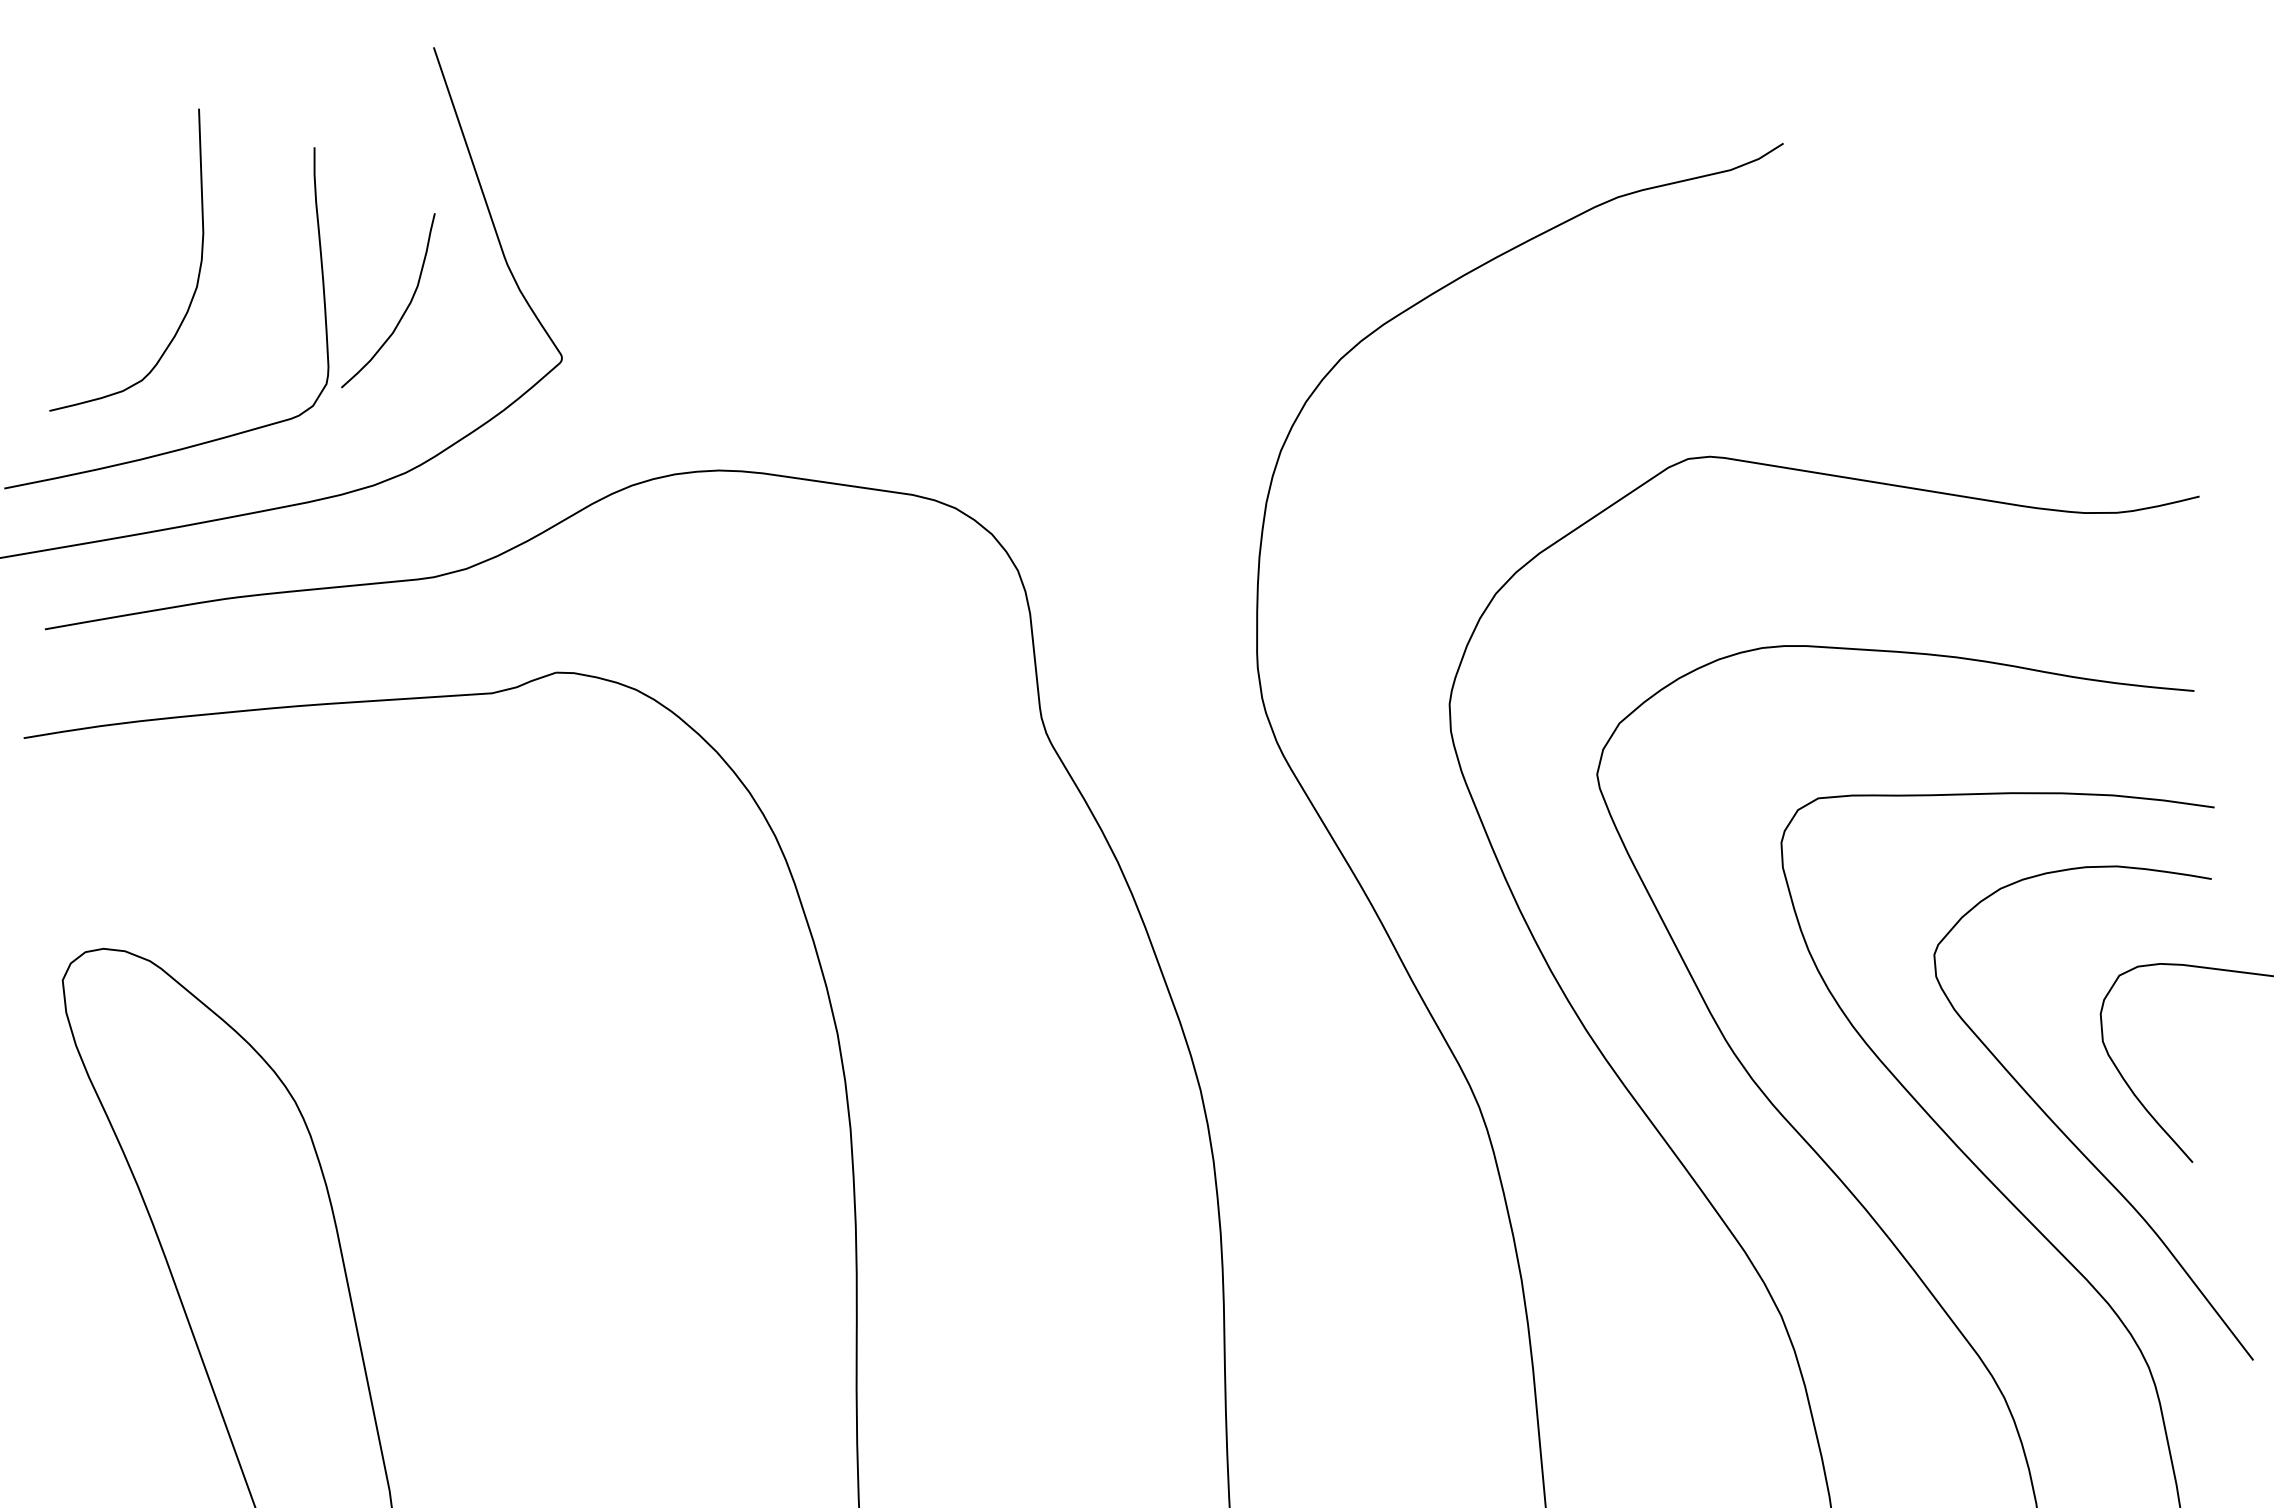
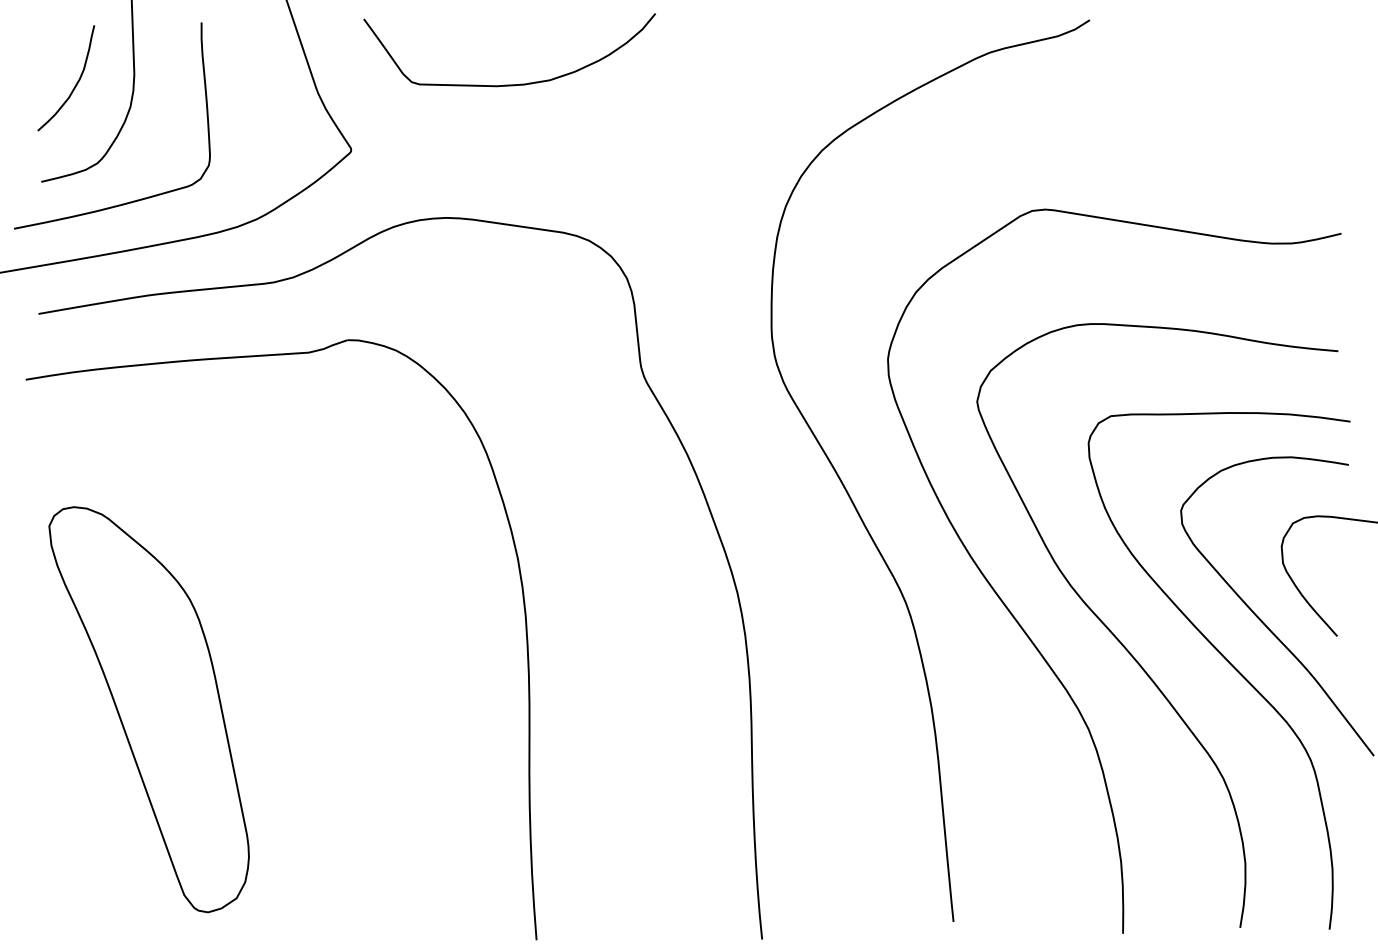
curve: (823, 249) -> (509, 84), added
curve: (405, 307) -> (76, 82), moved

